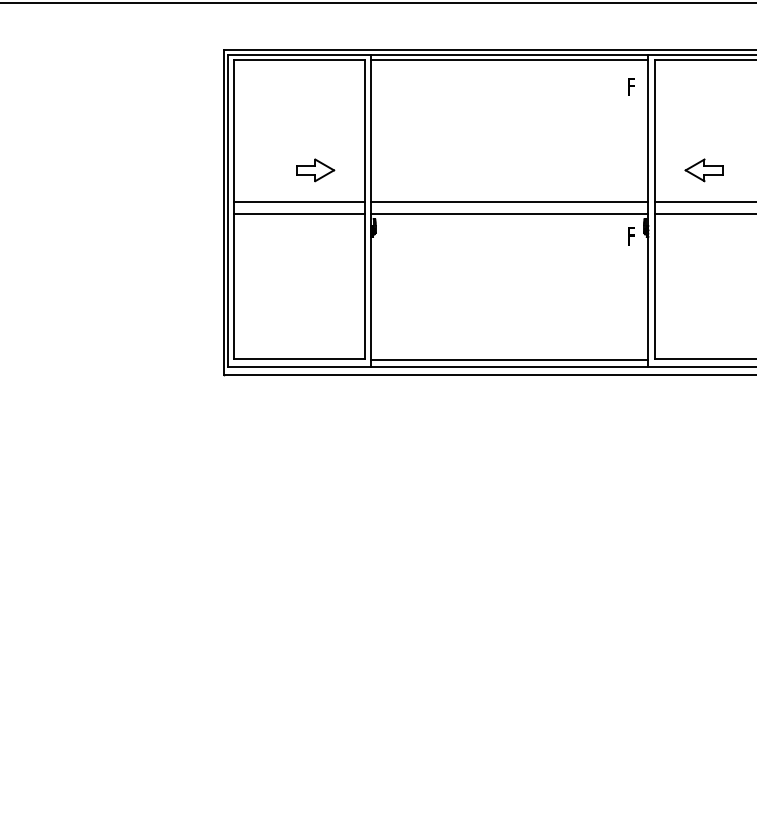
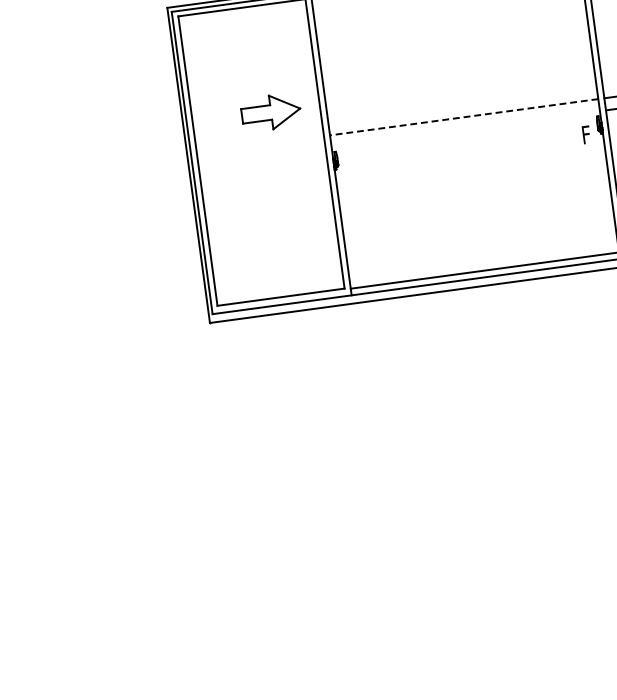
part: (315, 170) -> (271, 112), size x1.6
line: (299, 201) -> (260, 144), removed
line: (509, 201) -> (463, 117), solid -> dashed
line: (299, 214) -> (261, 157), removed
line: (509, 214) -> (465, 129), removed

